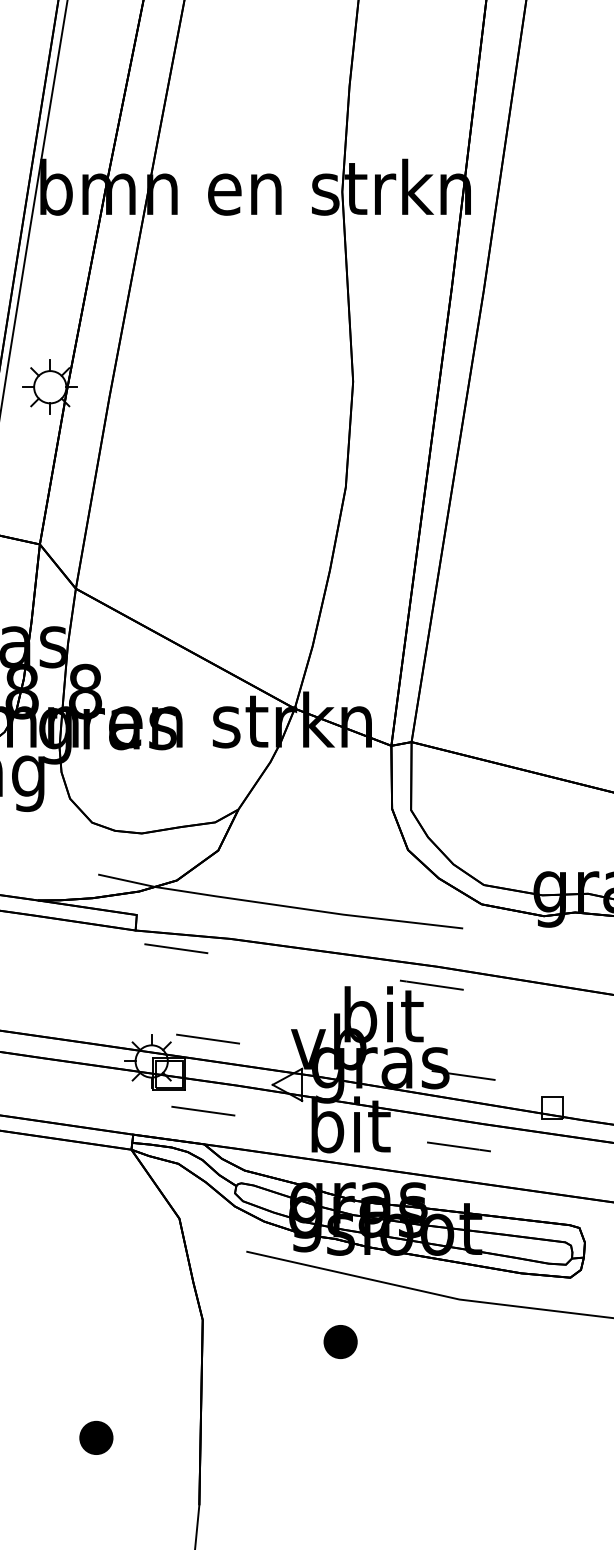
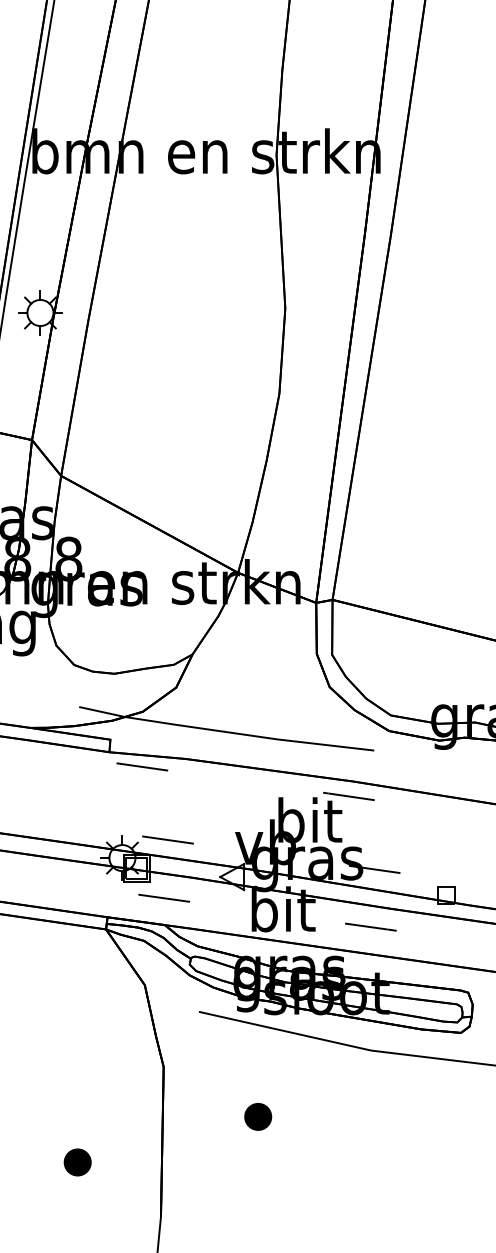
part: (341, 1341) -> (258, 1116), moved

